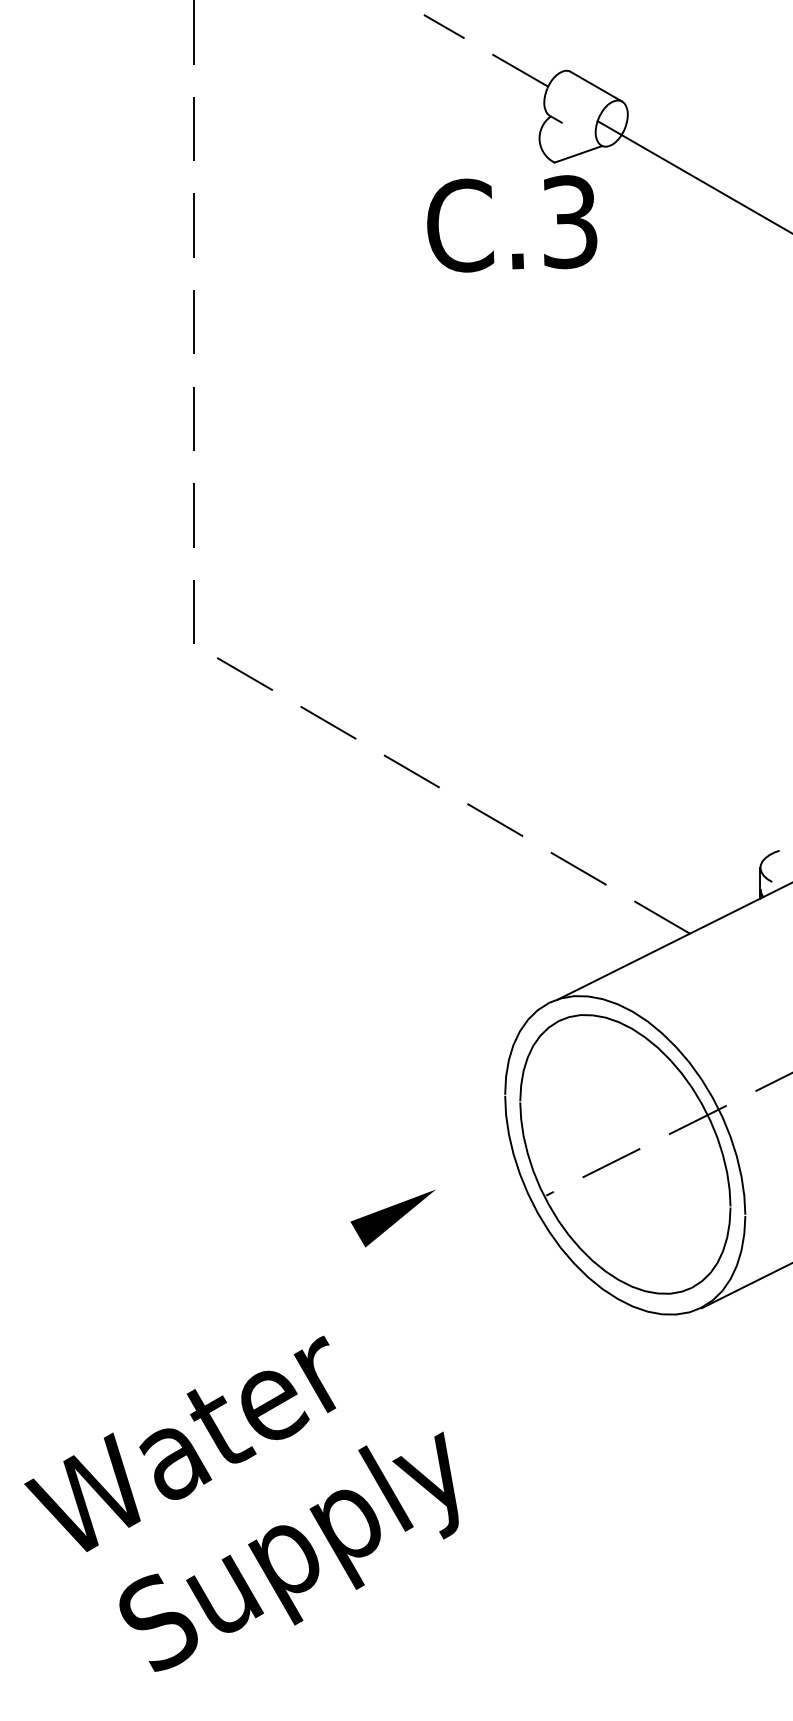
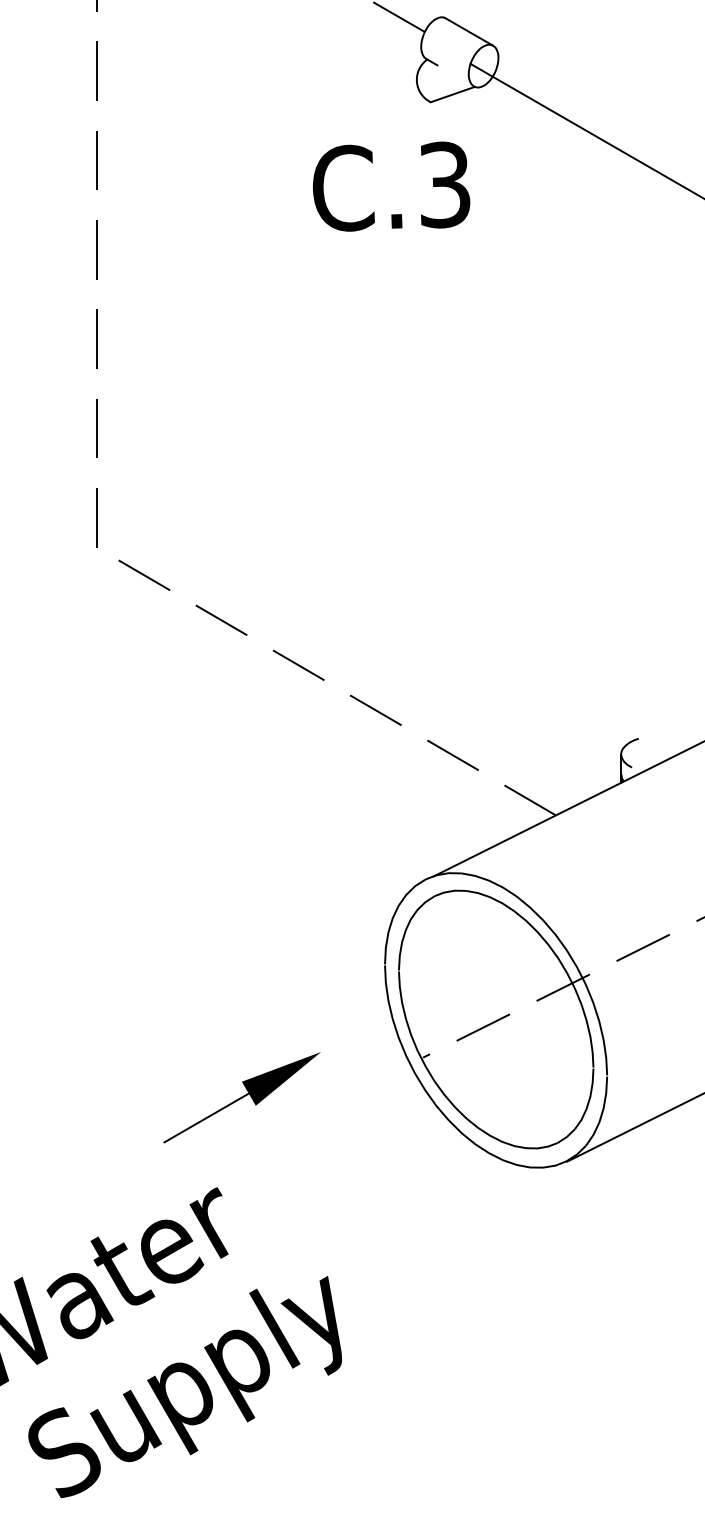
text: (512, 223) -> (391, 186), moved
line: (311, 1260) -> (205, 1117), added

